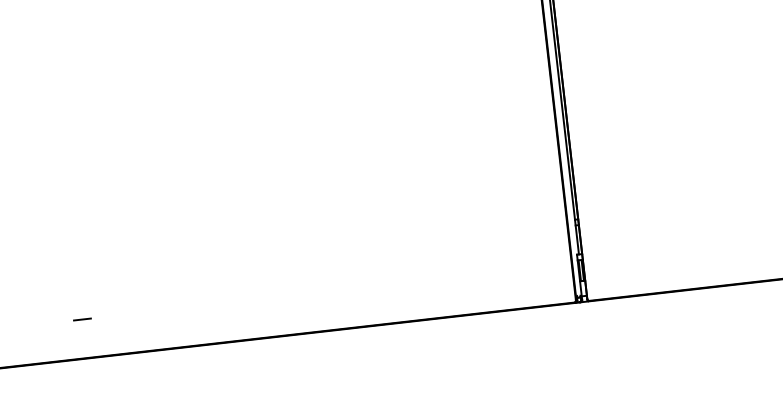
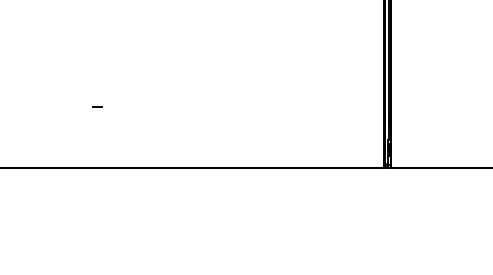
line: (82, 318) -> (97, 106), moved

